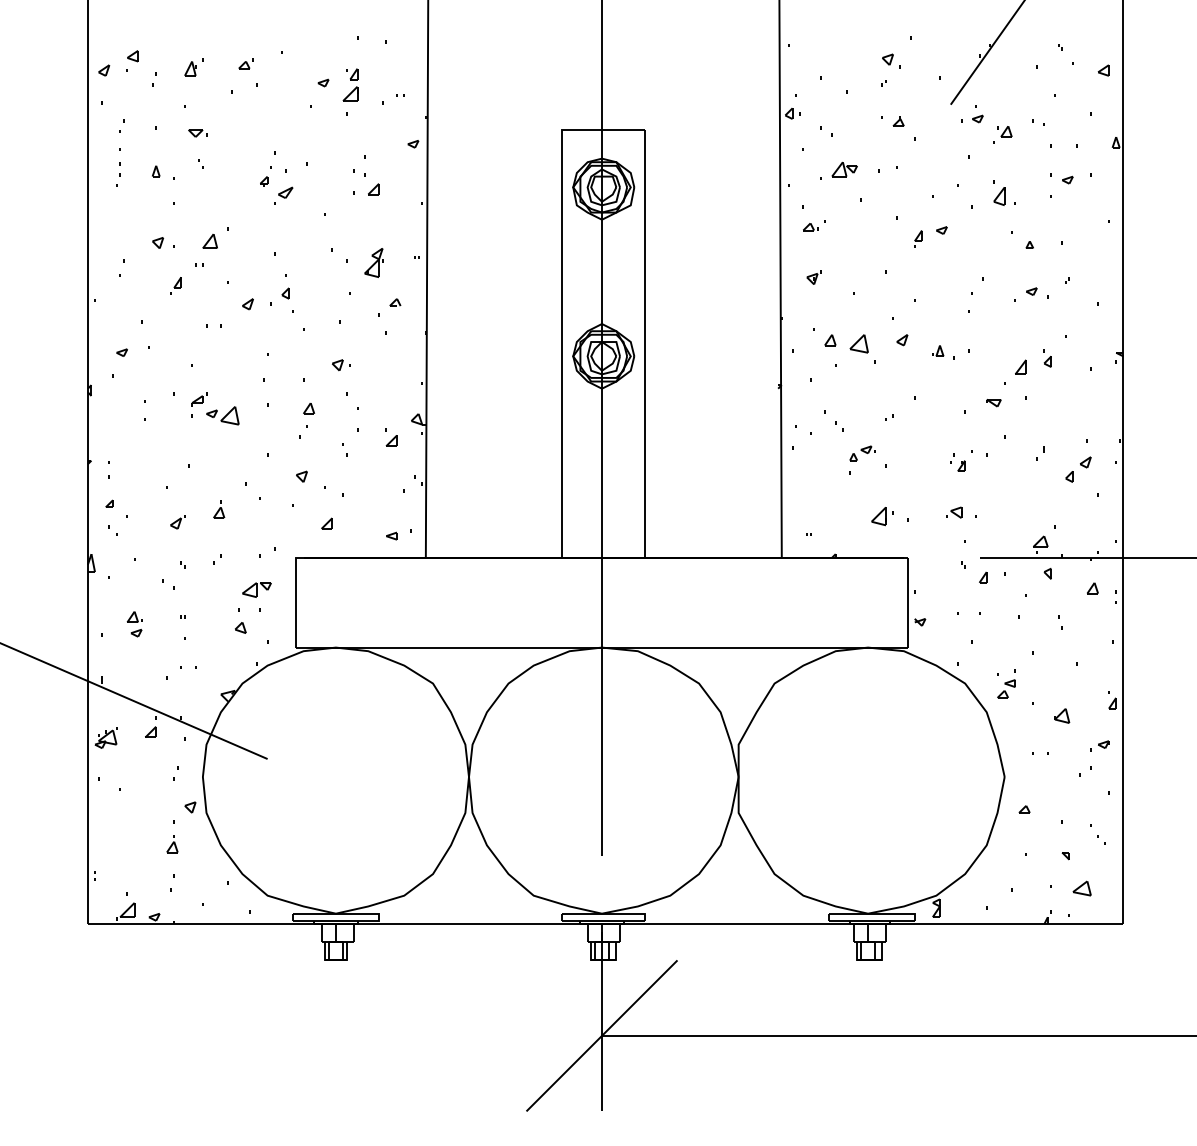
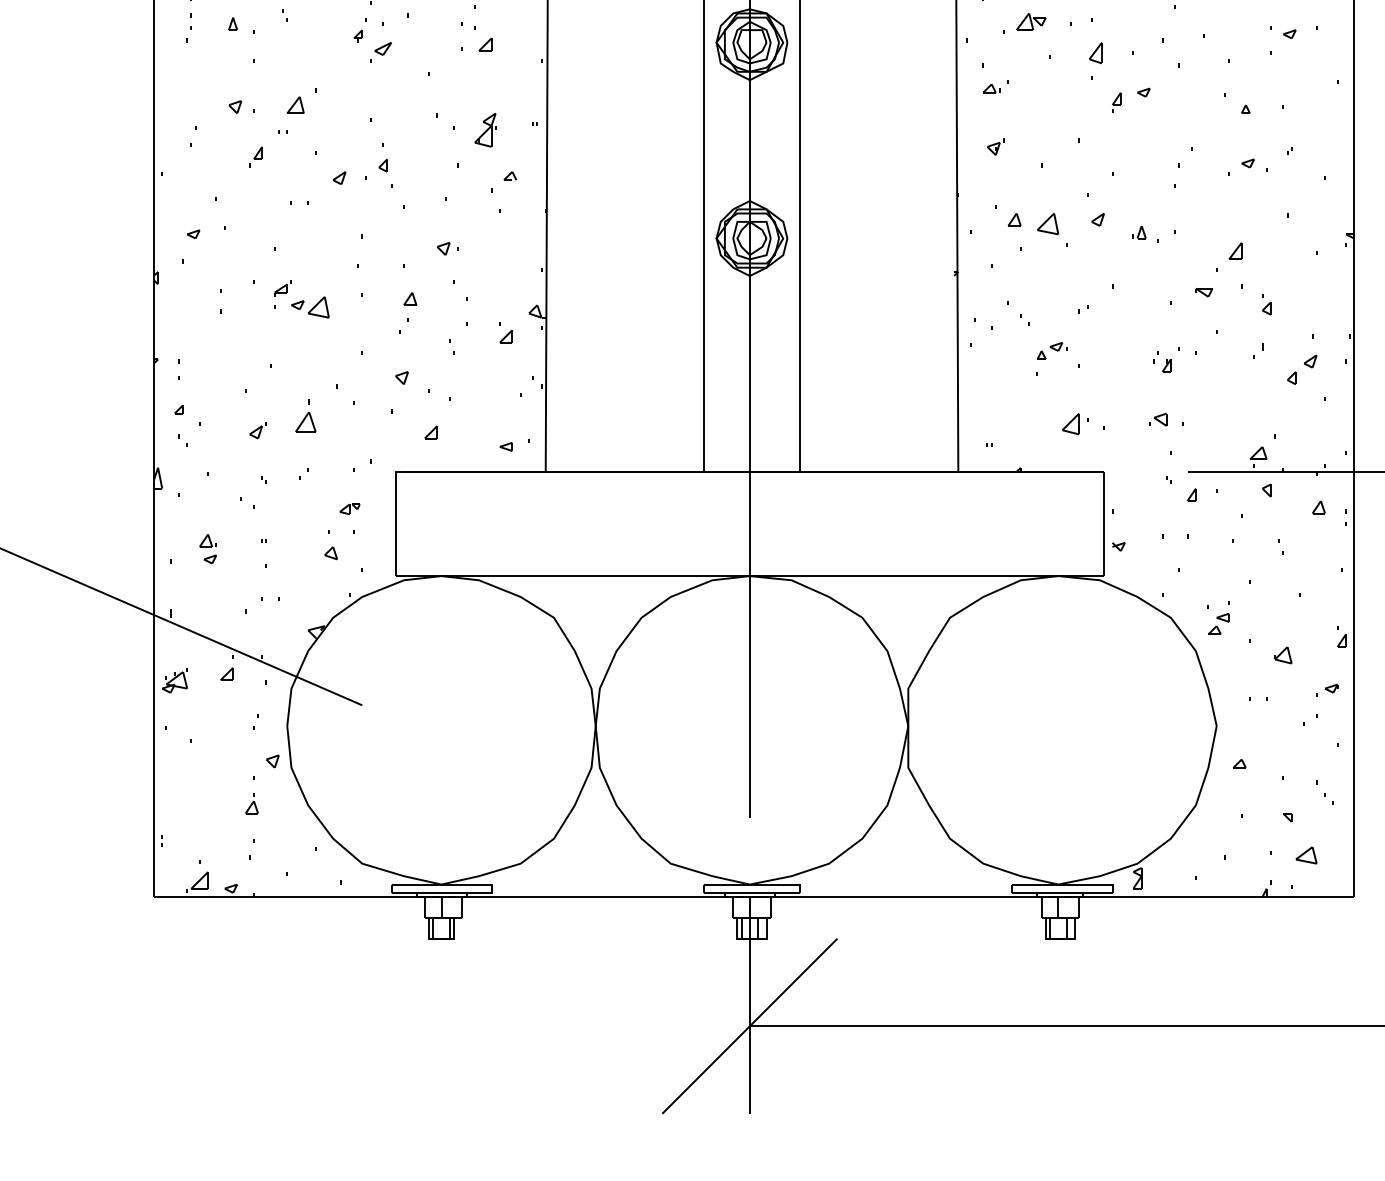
part: (999, 196) -> (1095, 53), moved
part: (1047, 358) -> (1266, 304), moved
part: (219, 509) -> (306, 416), size x1.6
part: (256, 589) -> (349, 508), size x0.6

